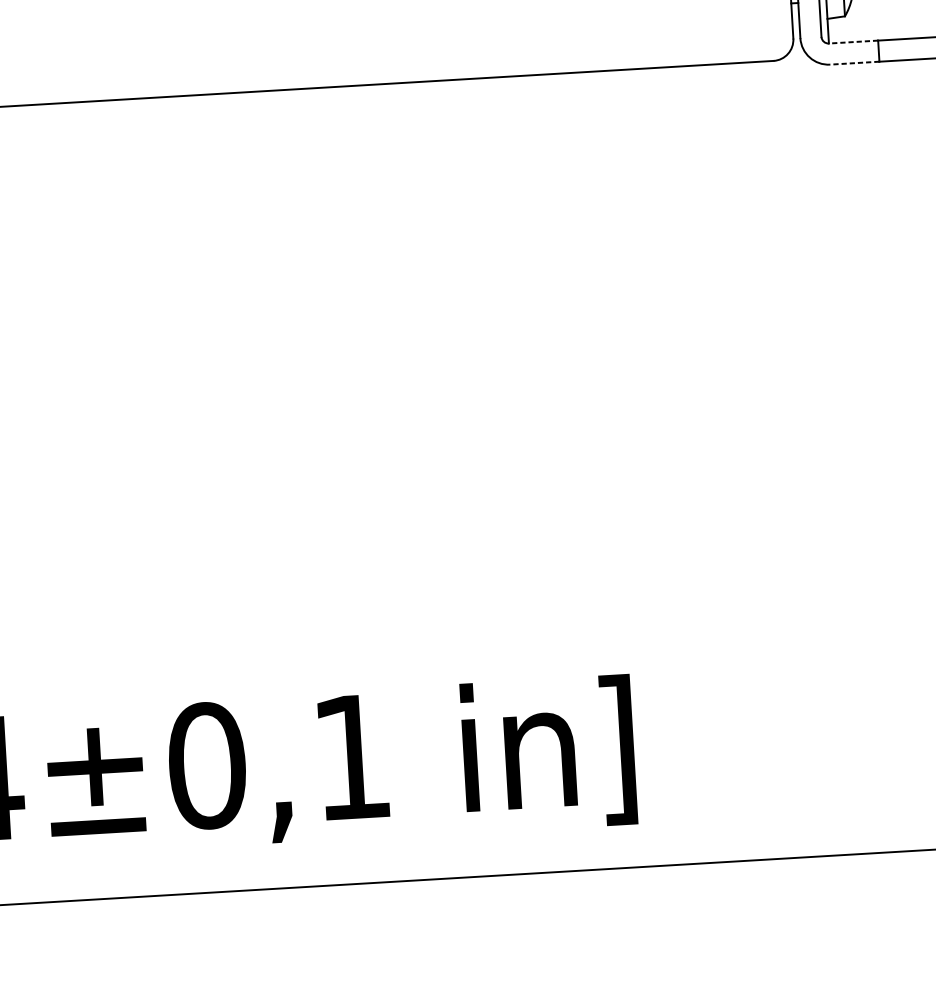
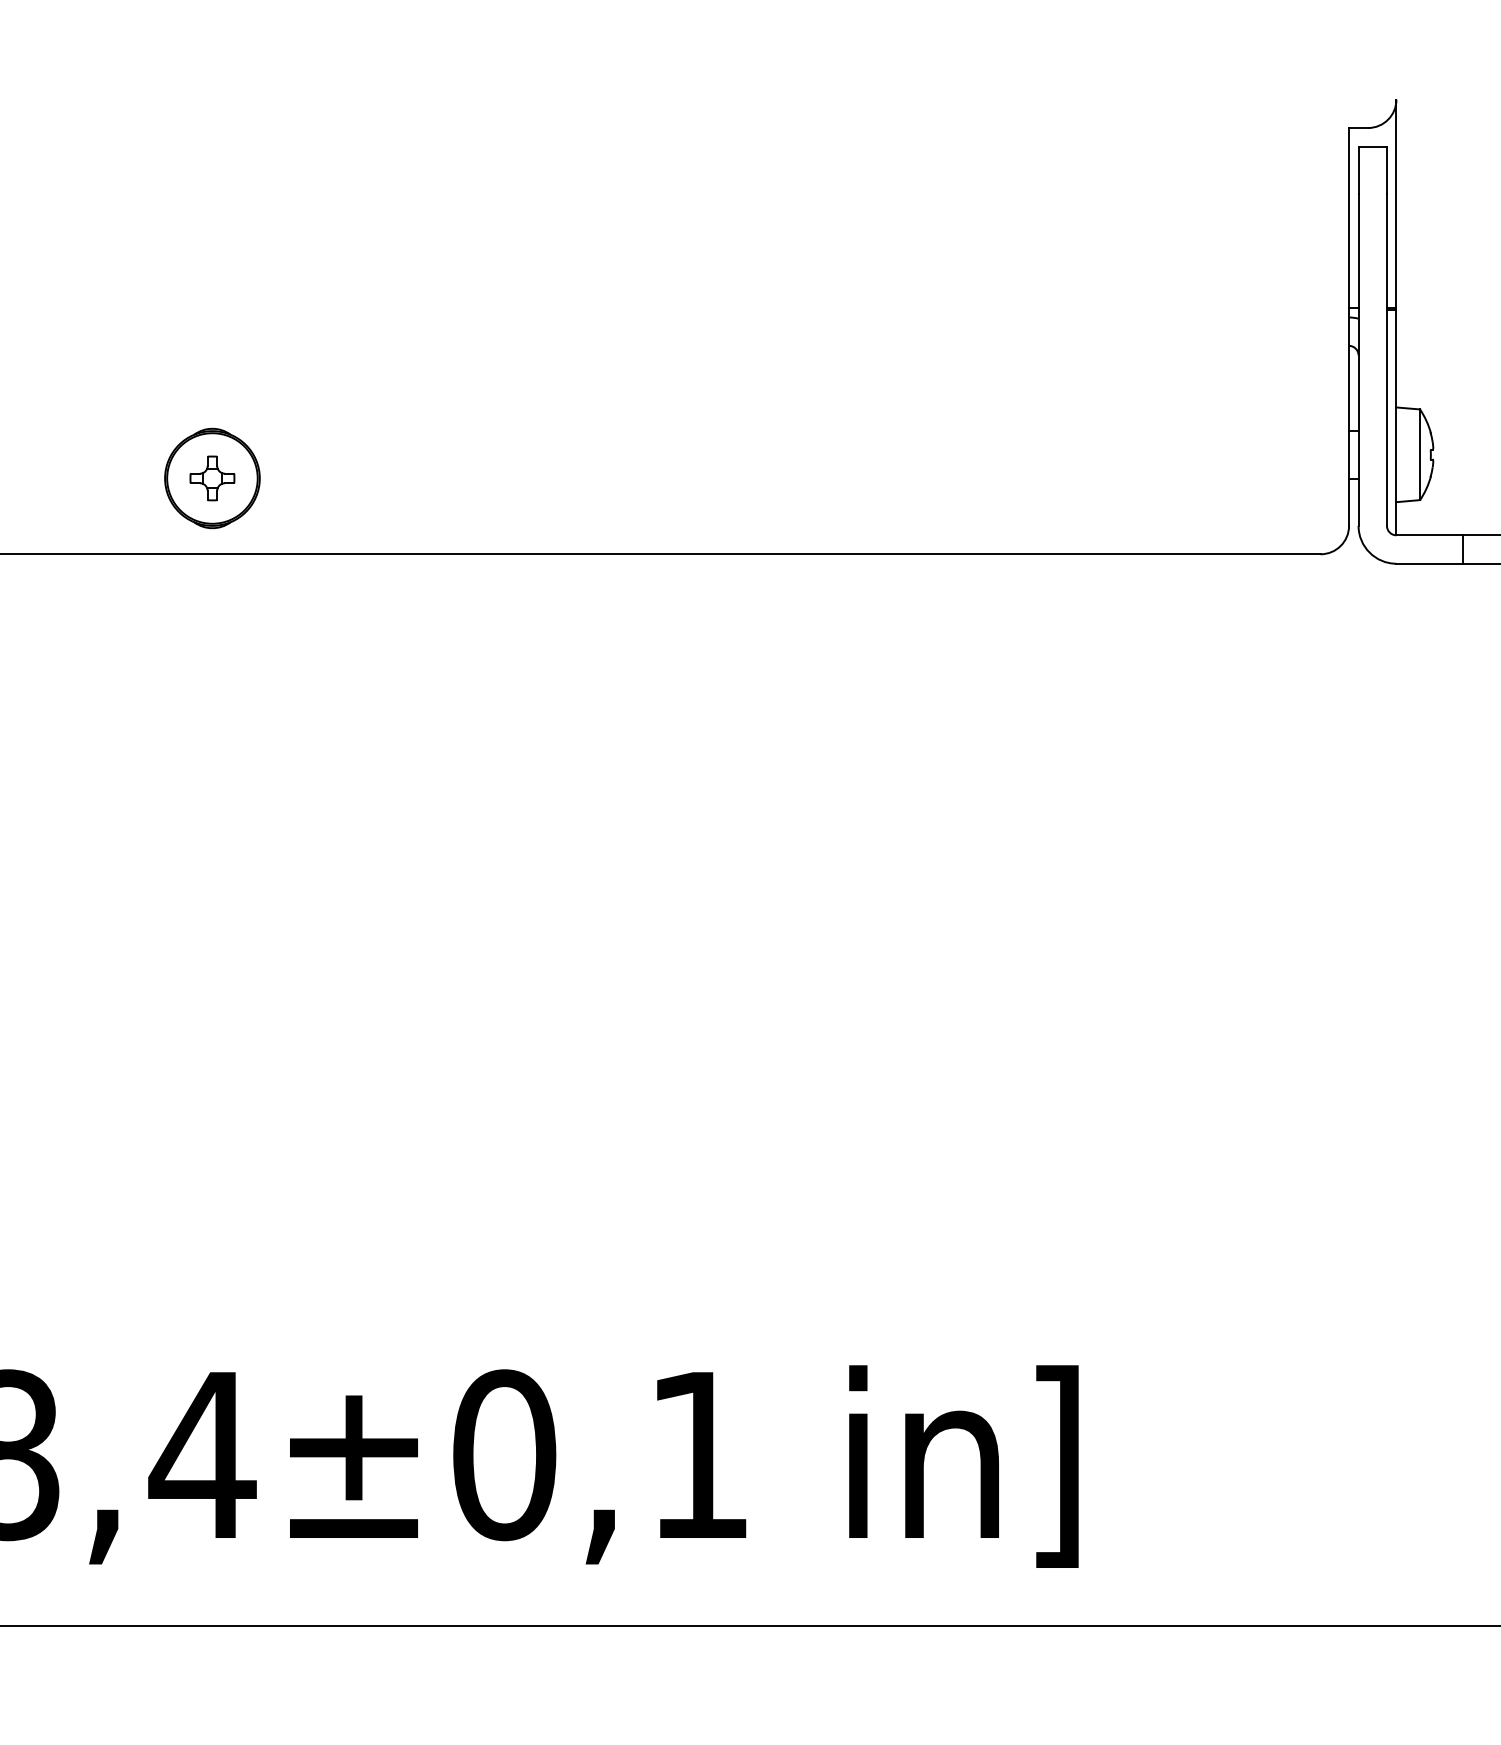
line: (853, 42) -> (1429, 535), dashed -> solid
line: (854, 62) -> (1429, 563), dashed -> solid

